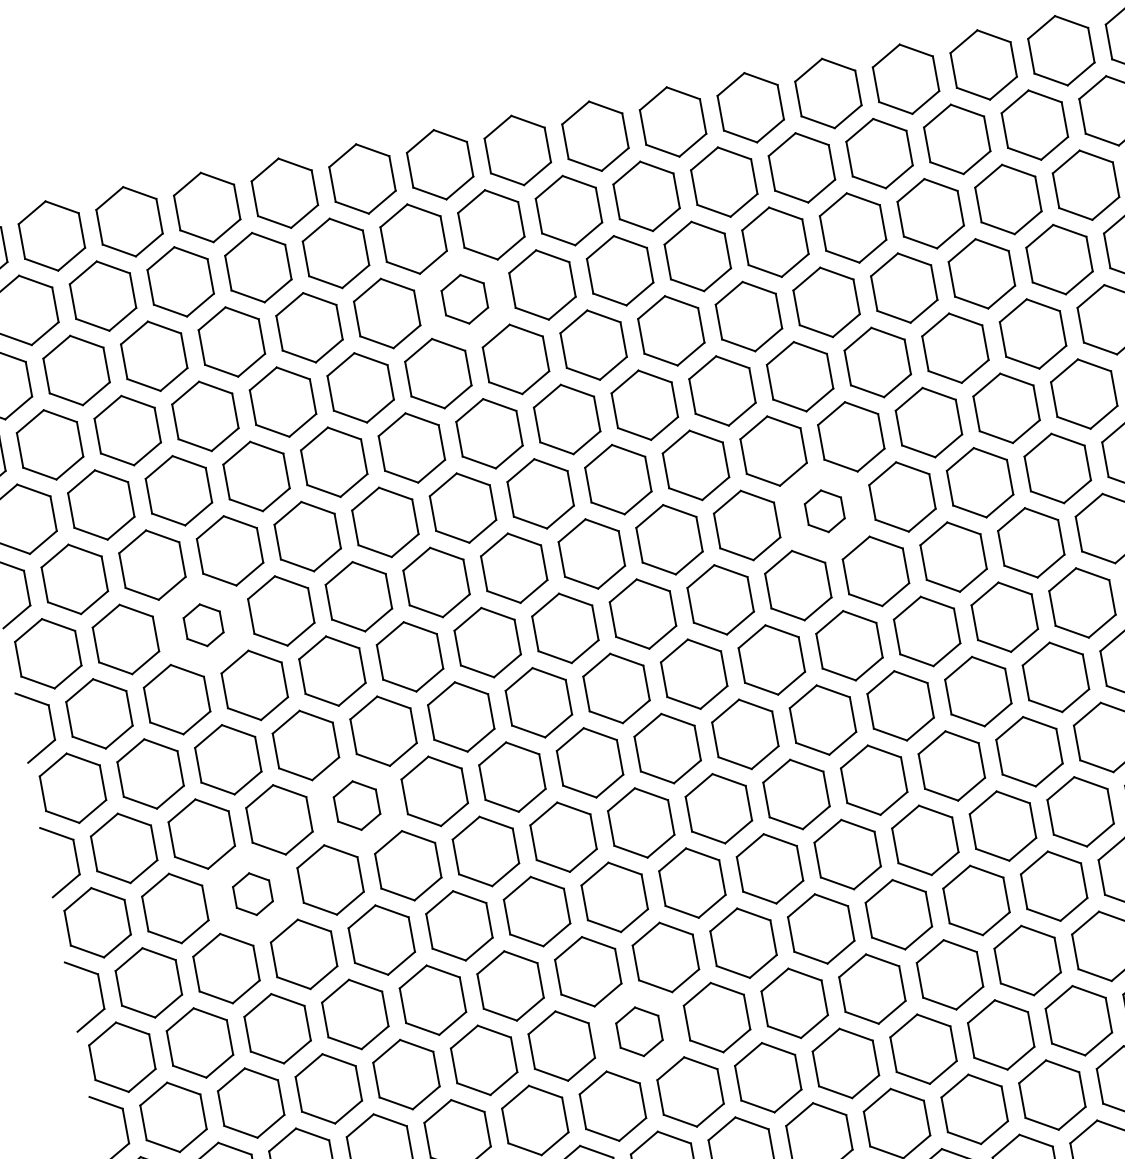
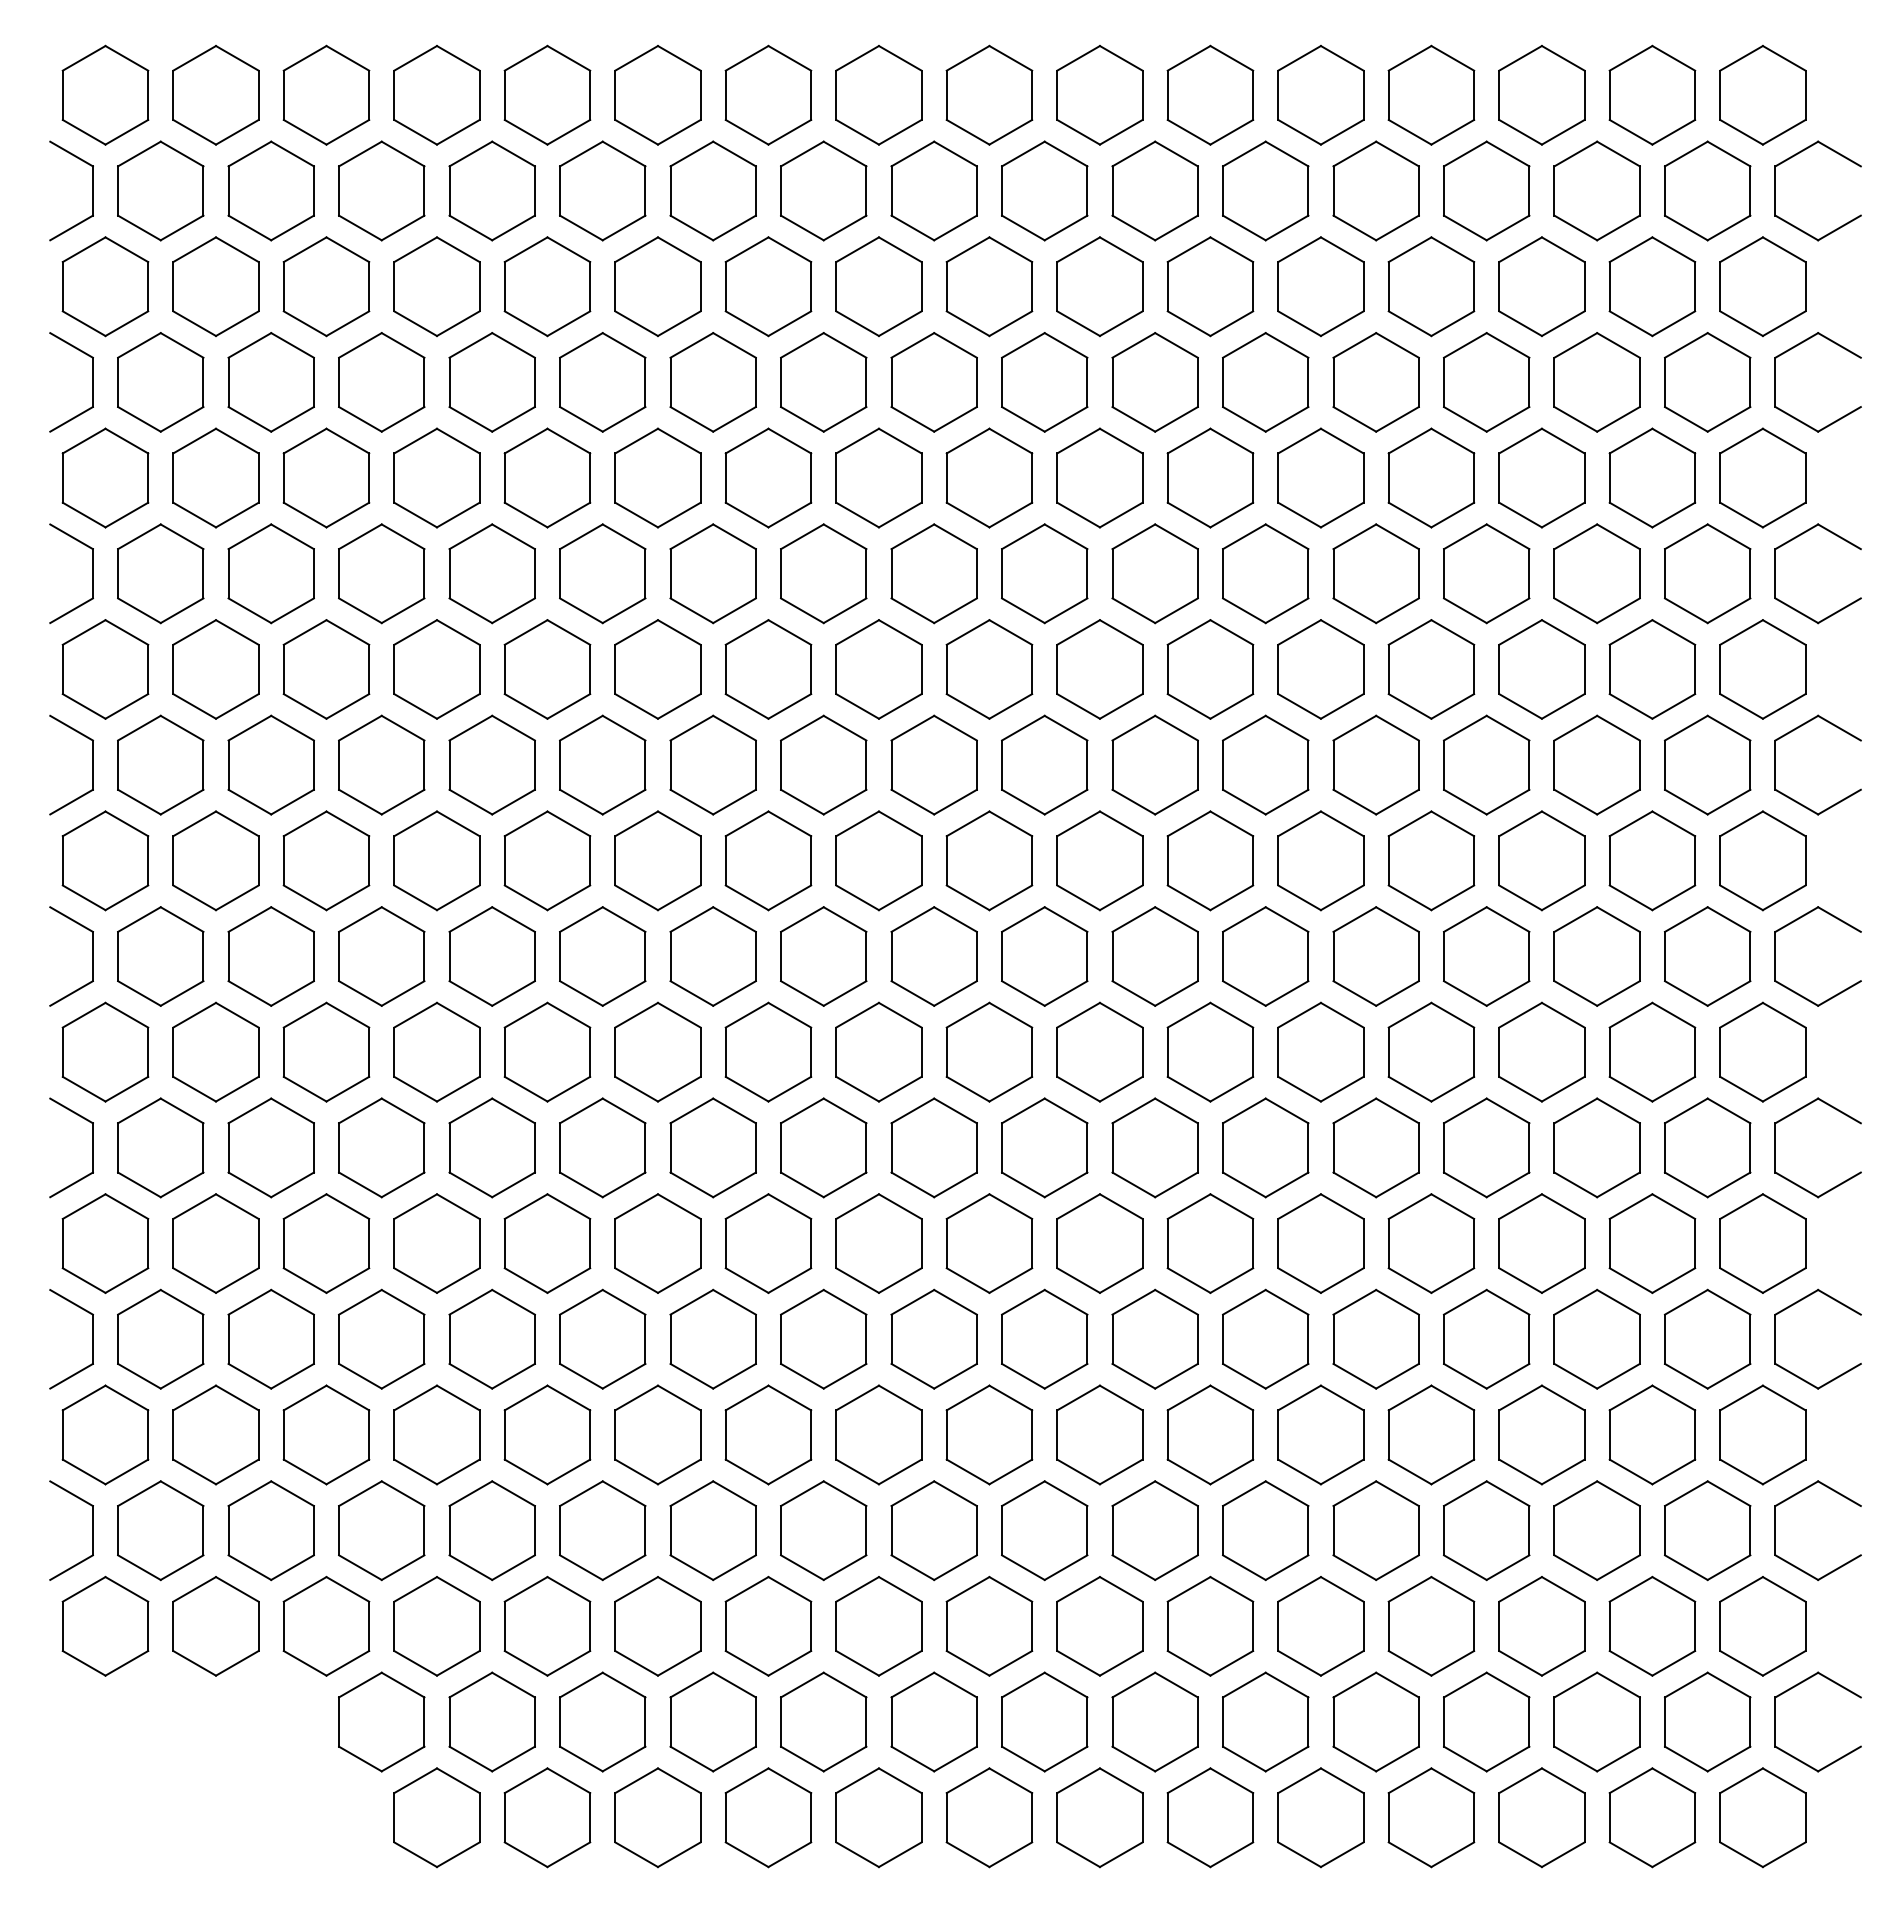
part: (464, 299) -> (768, 286), size x1.43
part: (824, 511) -> (1210, 669), size x1.67
part: (203, 625) -> (326, 669), size x1.67
part: (356, 805) -> (491, 956), size x1.43
part: (252, 893) -> (326, 1051), size x1.67
part: (639, 1031) -> (823, 1338), size x1.43

